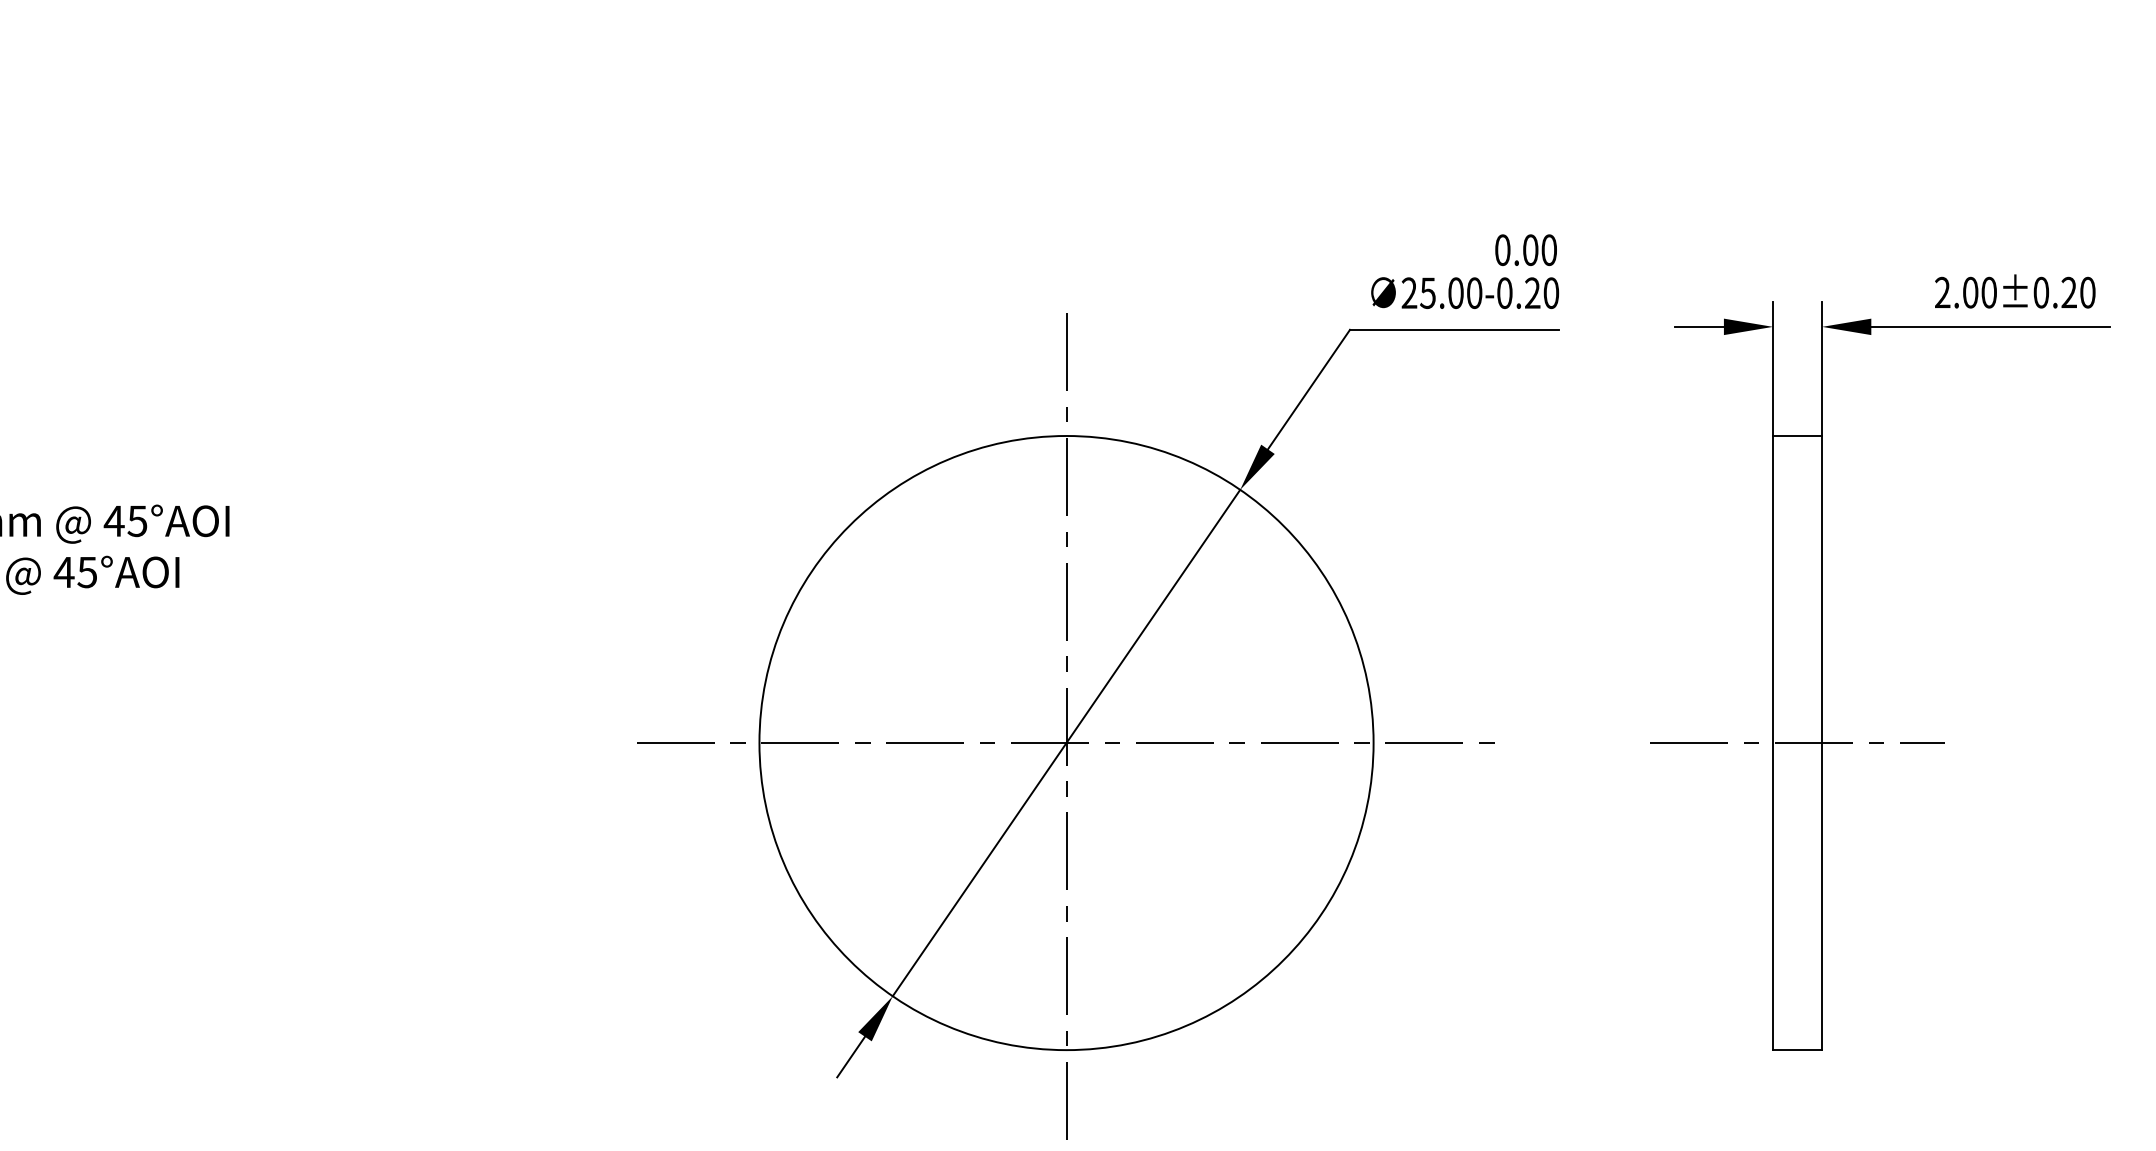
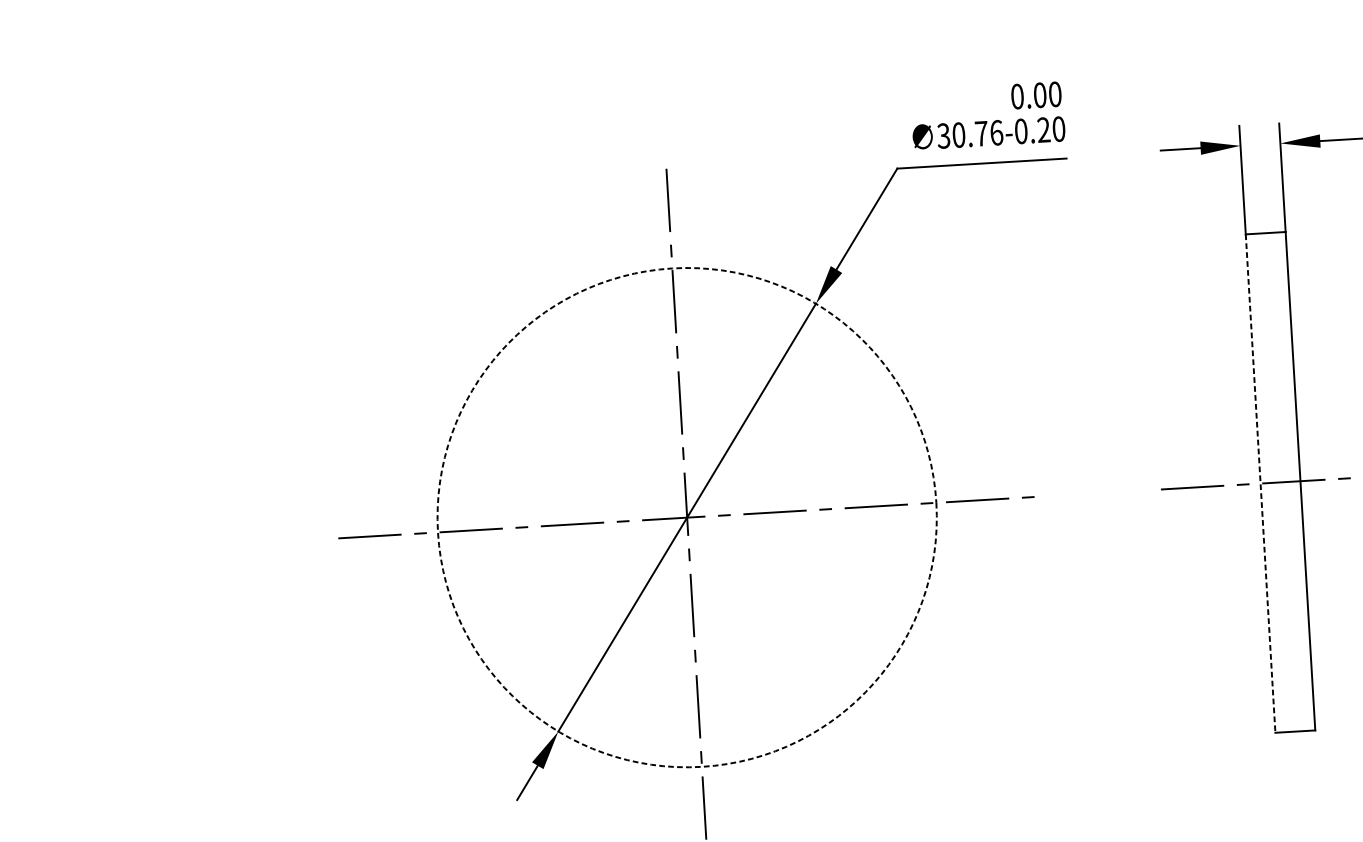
text: (1441, 293) -> (969, 134), 25.00 -> 30.76
circle: (1066, 743) -> (687, 518), solid -> dashed
line: (1773, 743) -> (1260, 483), solid -> dashed

